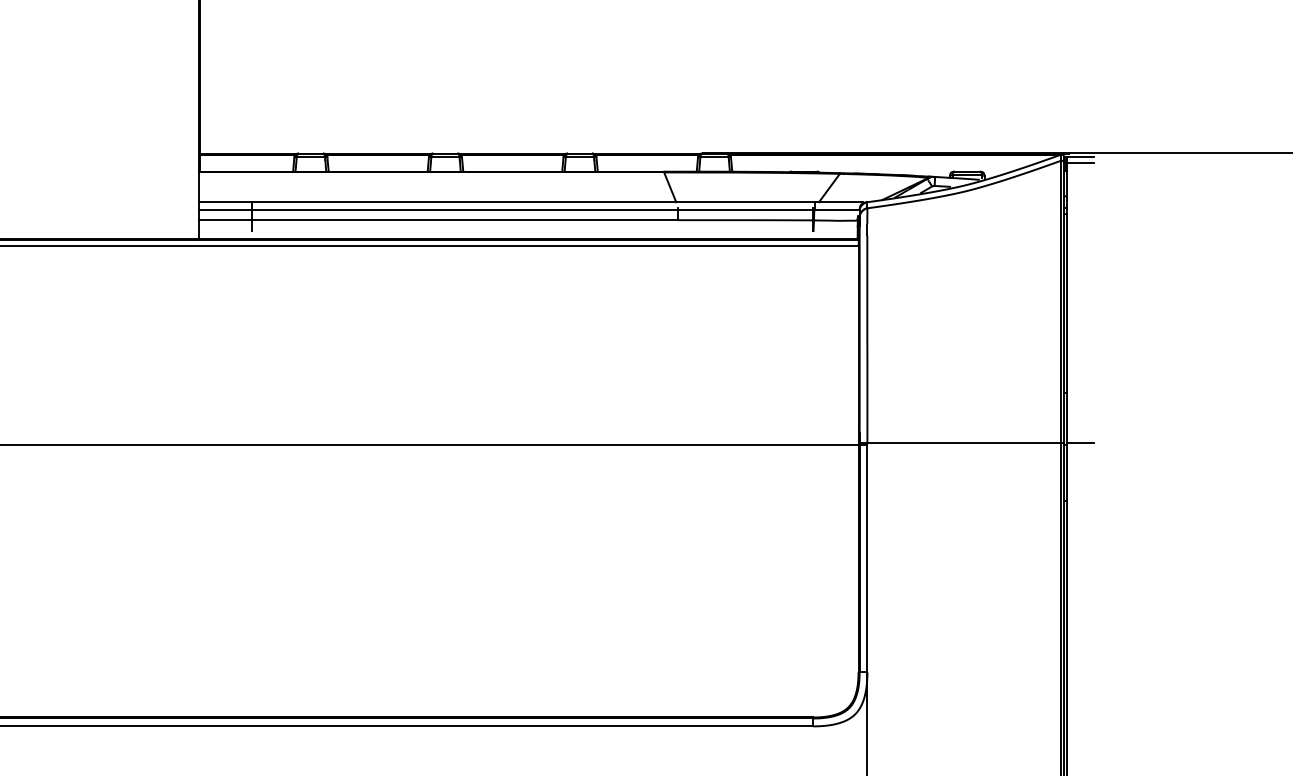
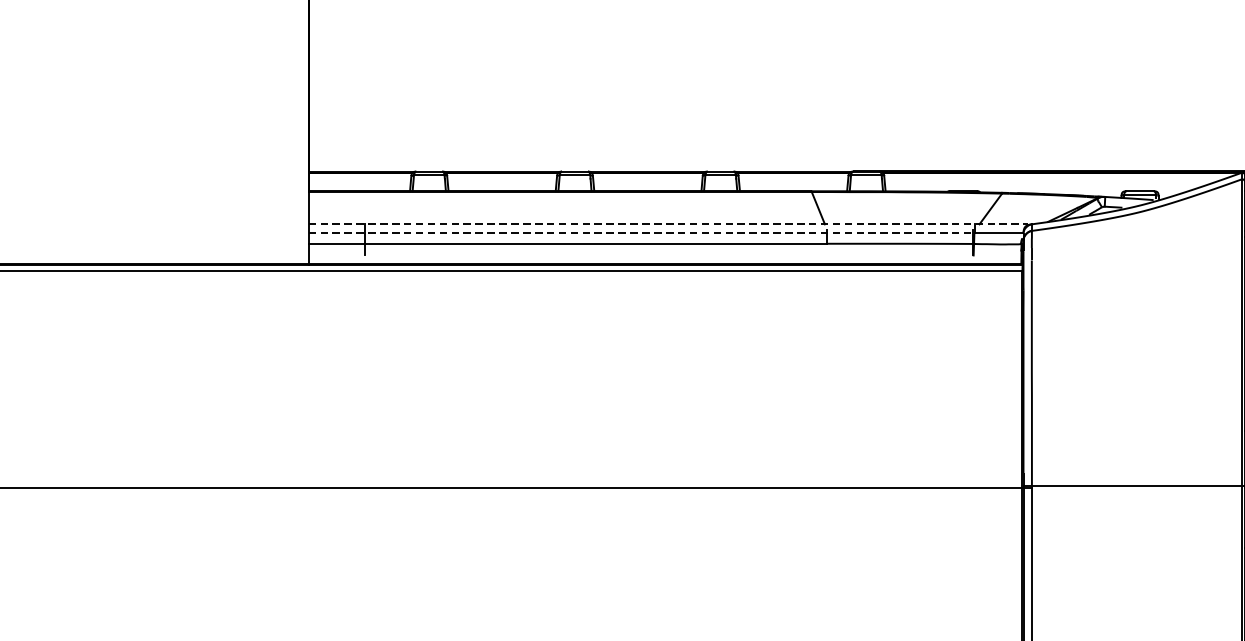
line: (531, 202) -> (668, 224), solid -> dashed
line: (507, 210) -> (642, 233), solid -> dashed

